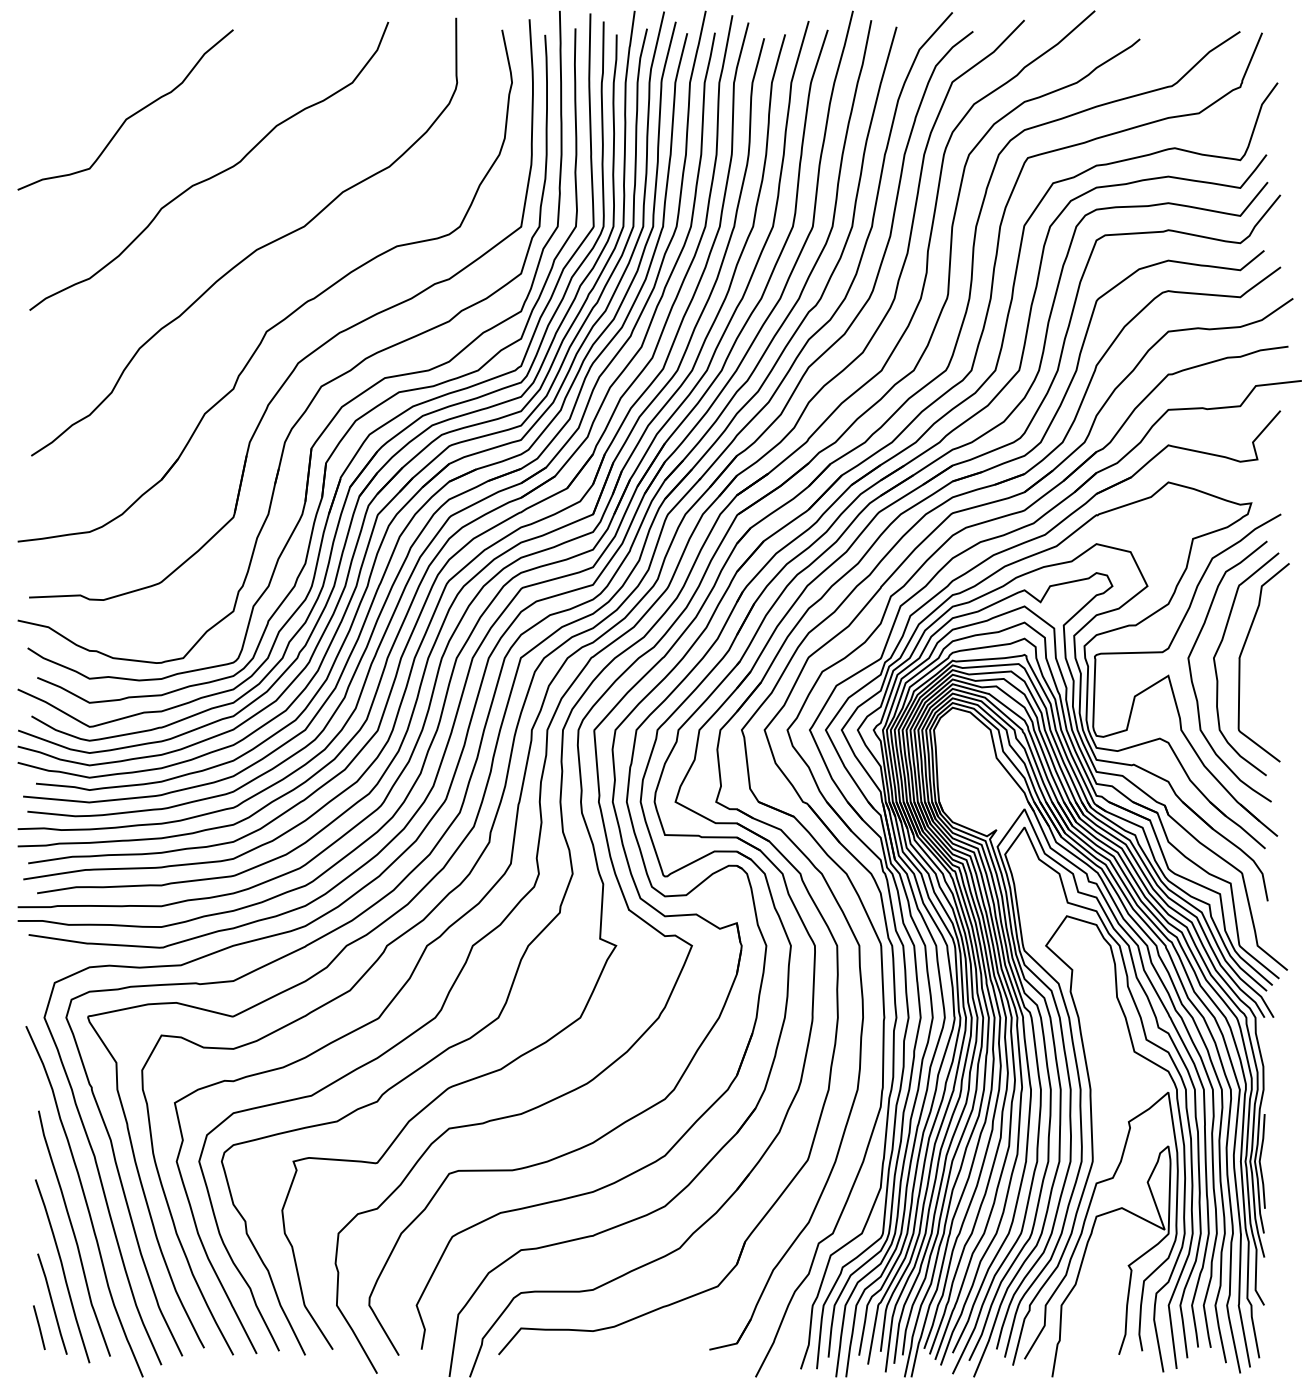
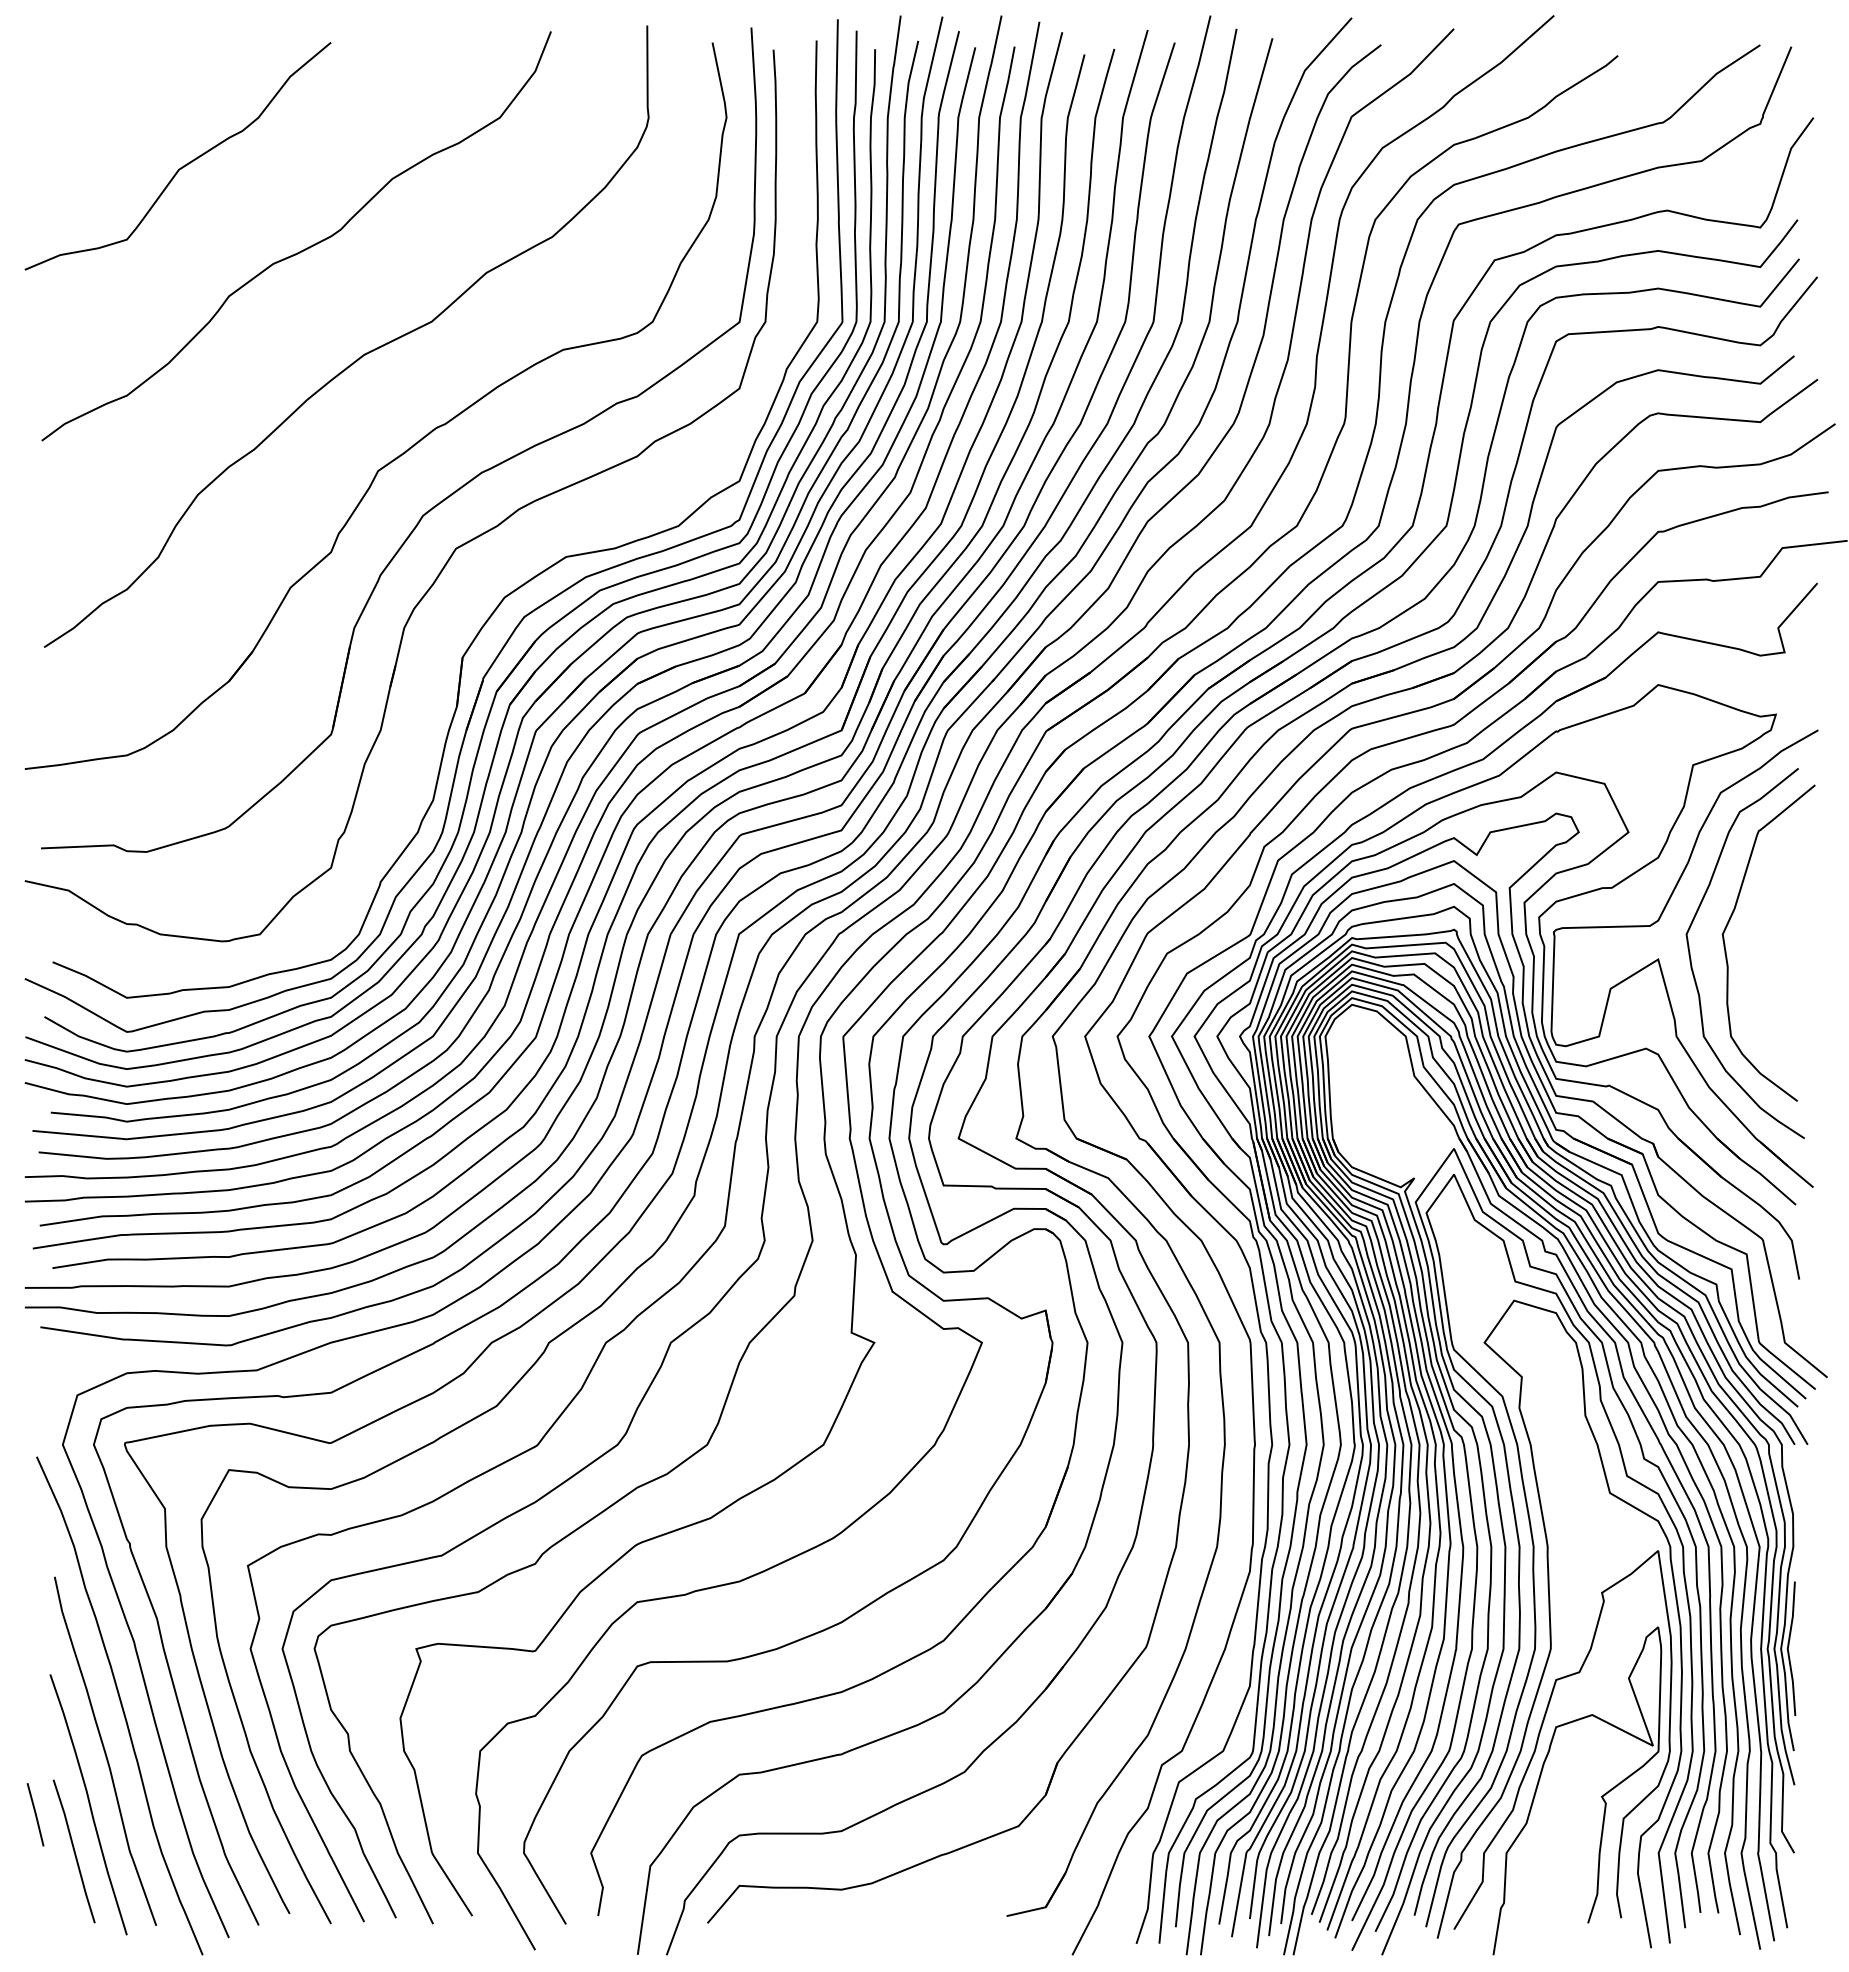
part: (342, 405) -> (486, 575), removed
curve: (1240, 662) -> (1760, 940), removed
line: (39, 1327) -> (35, 1814), moved

